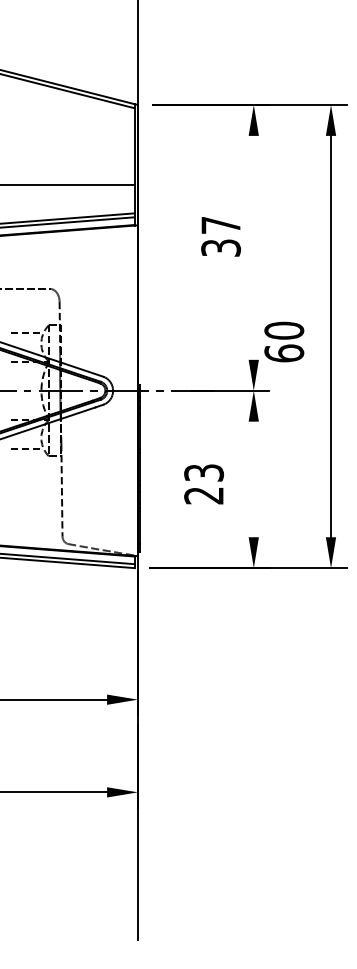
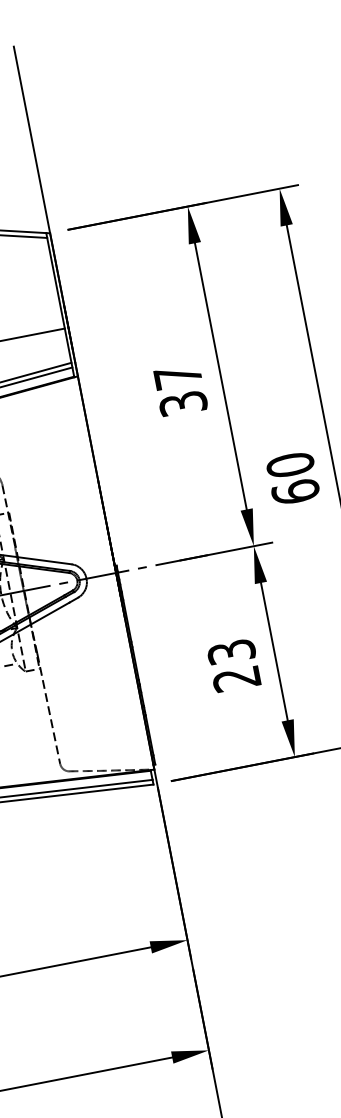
text: (220, 236) -> (179, 390), moved
line: (253, 247) -> (220, 375), added
text: (284, 341) -> (293, 477), moved
line: (253, 479) -> (273, 651), added
text: (203, 484) -> (233, 665), moved

